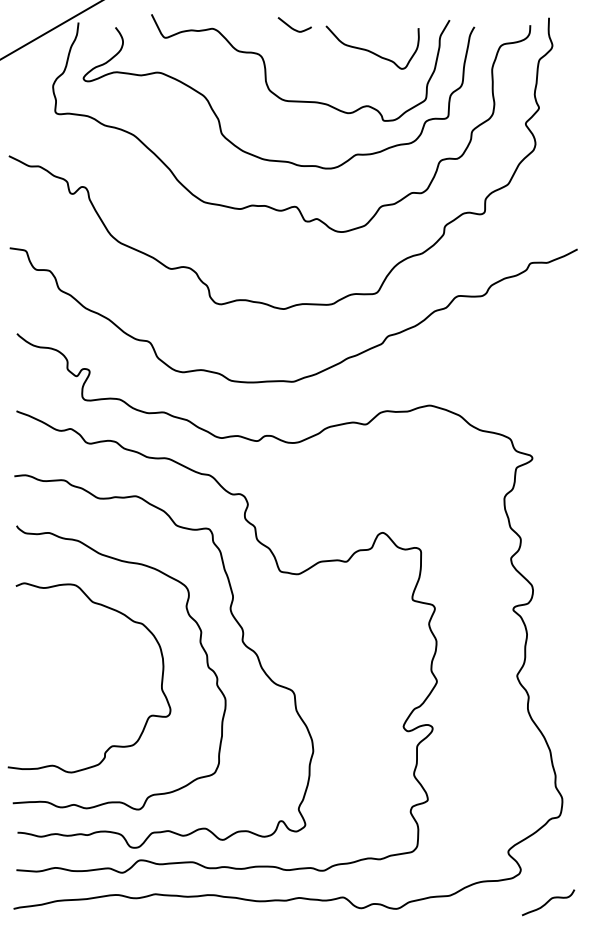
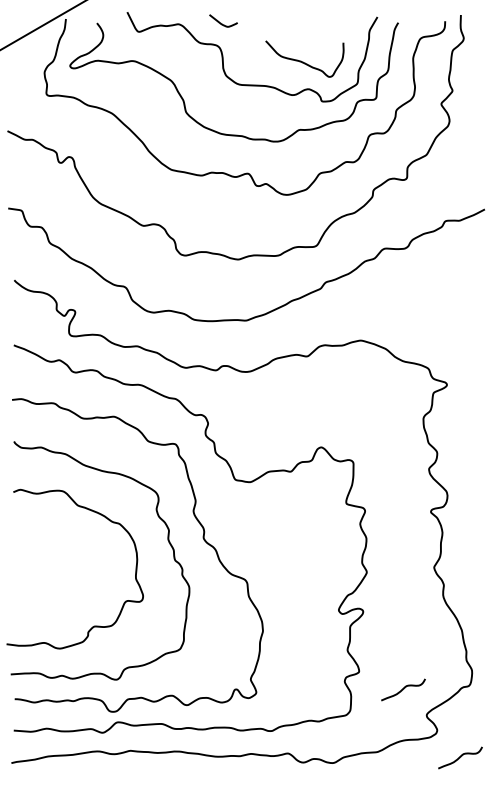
curve: (293, 27) -> (222, 23), moved
curve: (371, 50) -> (303, 61), moved
curve: (480, 821) -> (403, 689), added

